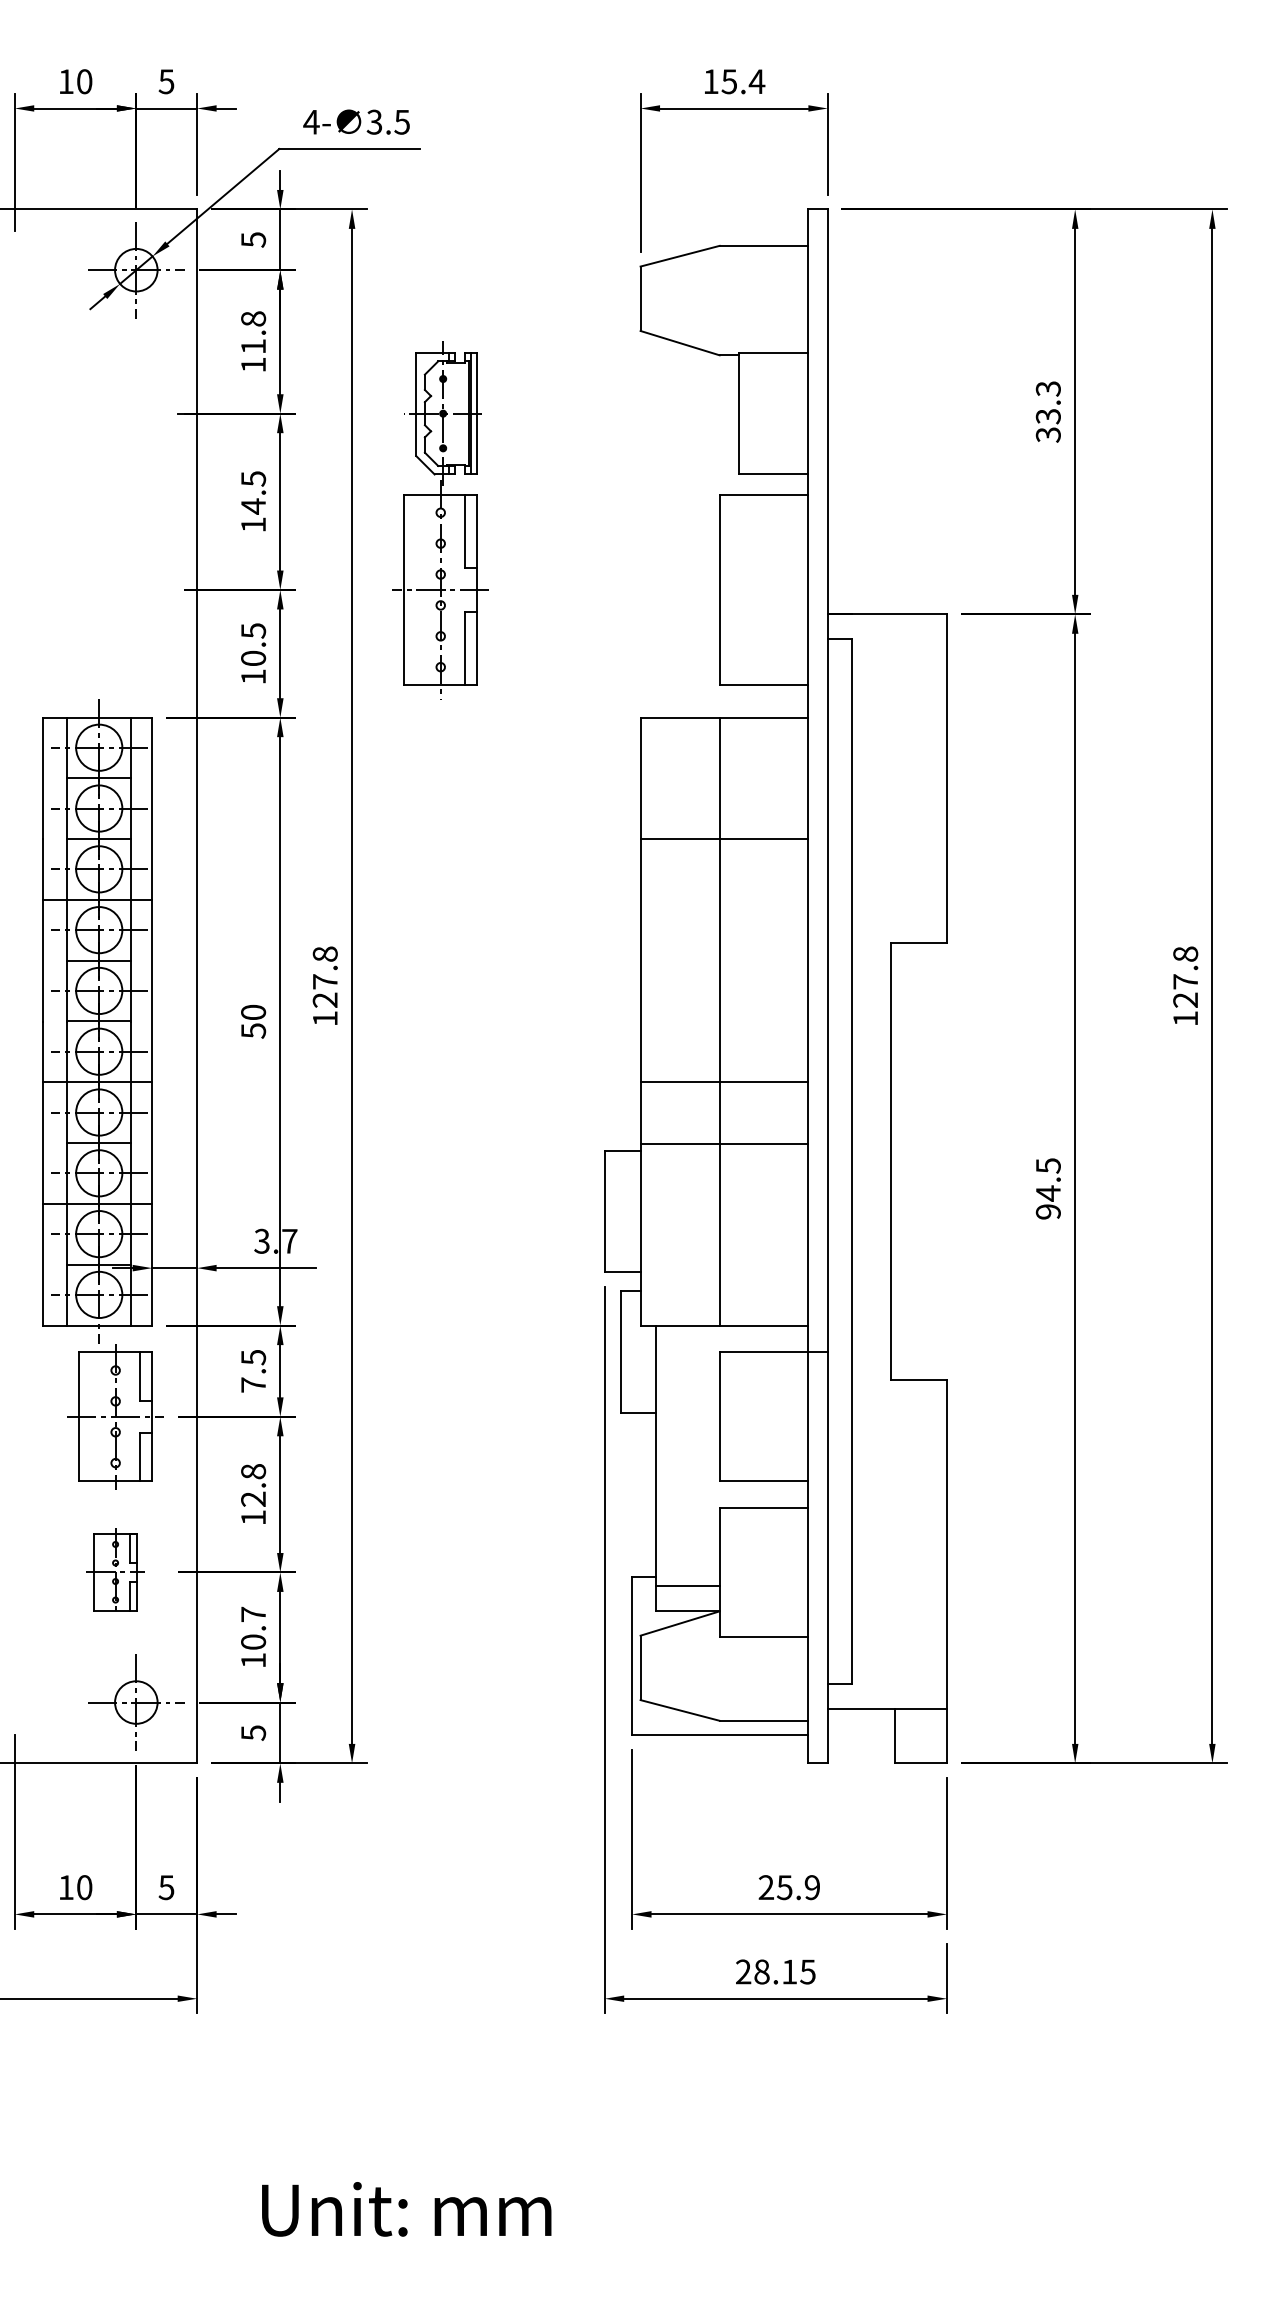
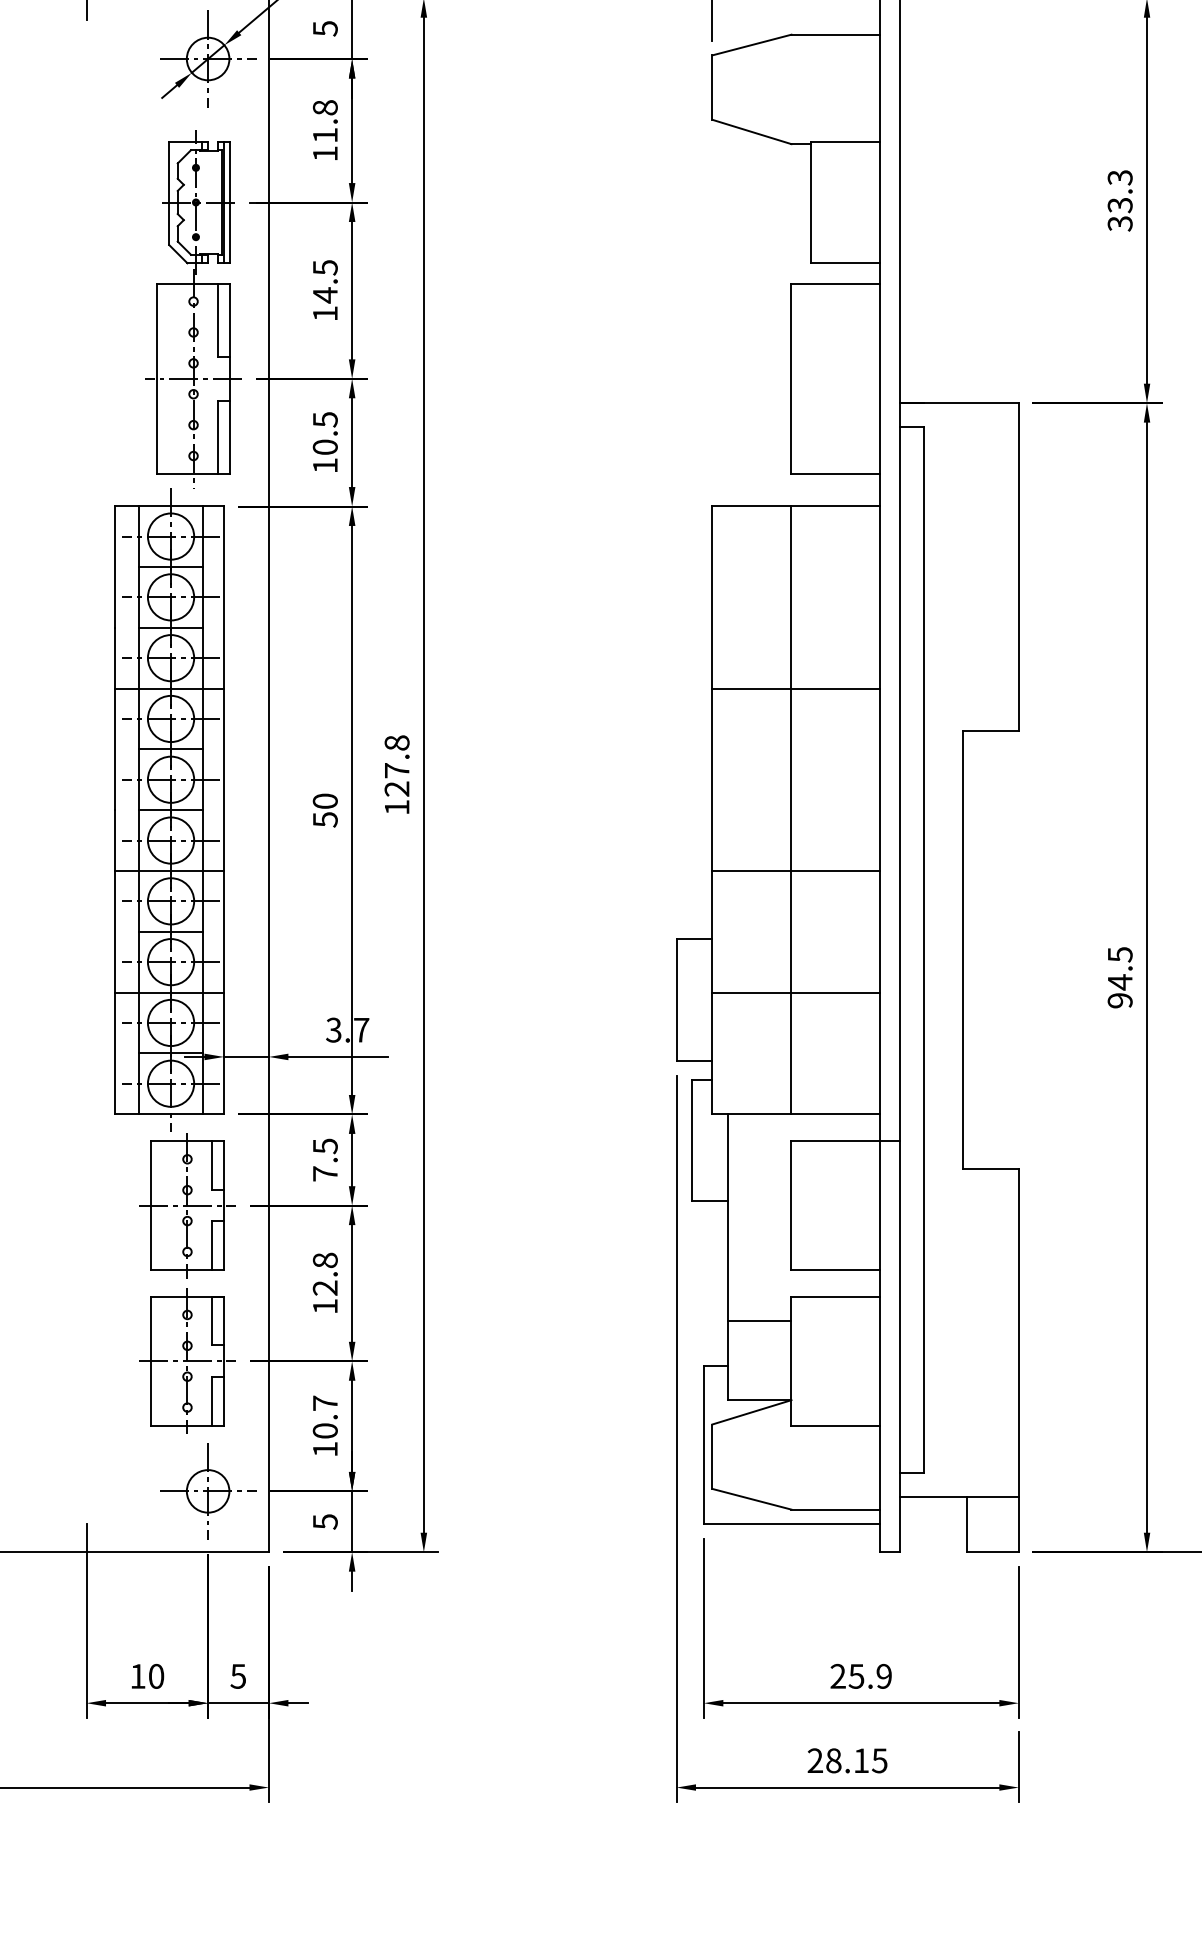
part: (440, 520) -> (193, 309), moved
line: (724, 839) -> (796, 689), moved
line: (724, 1144) -> (796, 993), moved
part: (115, 1571) -> (187, 1360), size x1.67
line: (687, 1586) -> (759, 1321), moved

